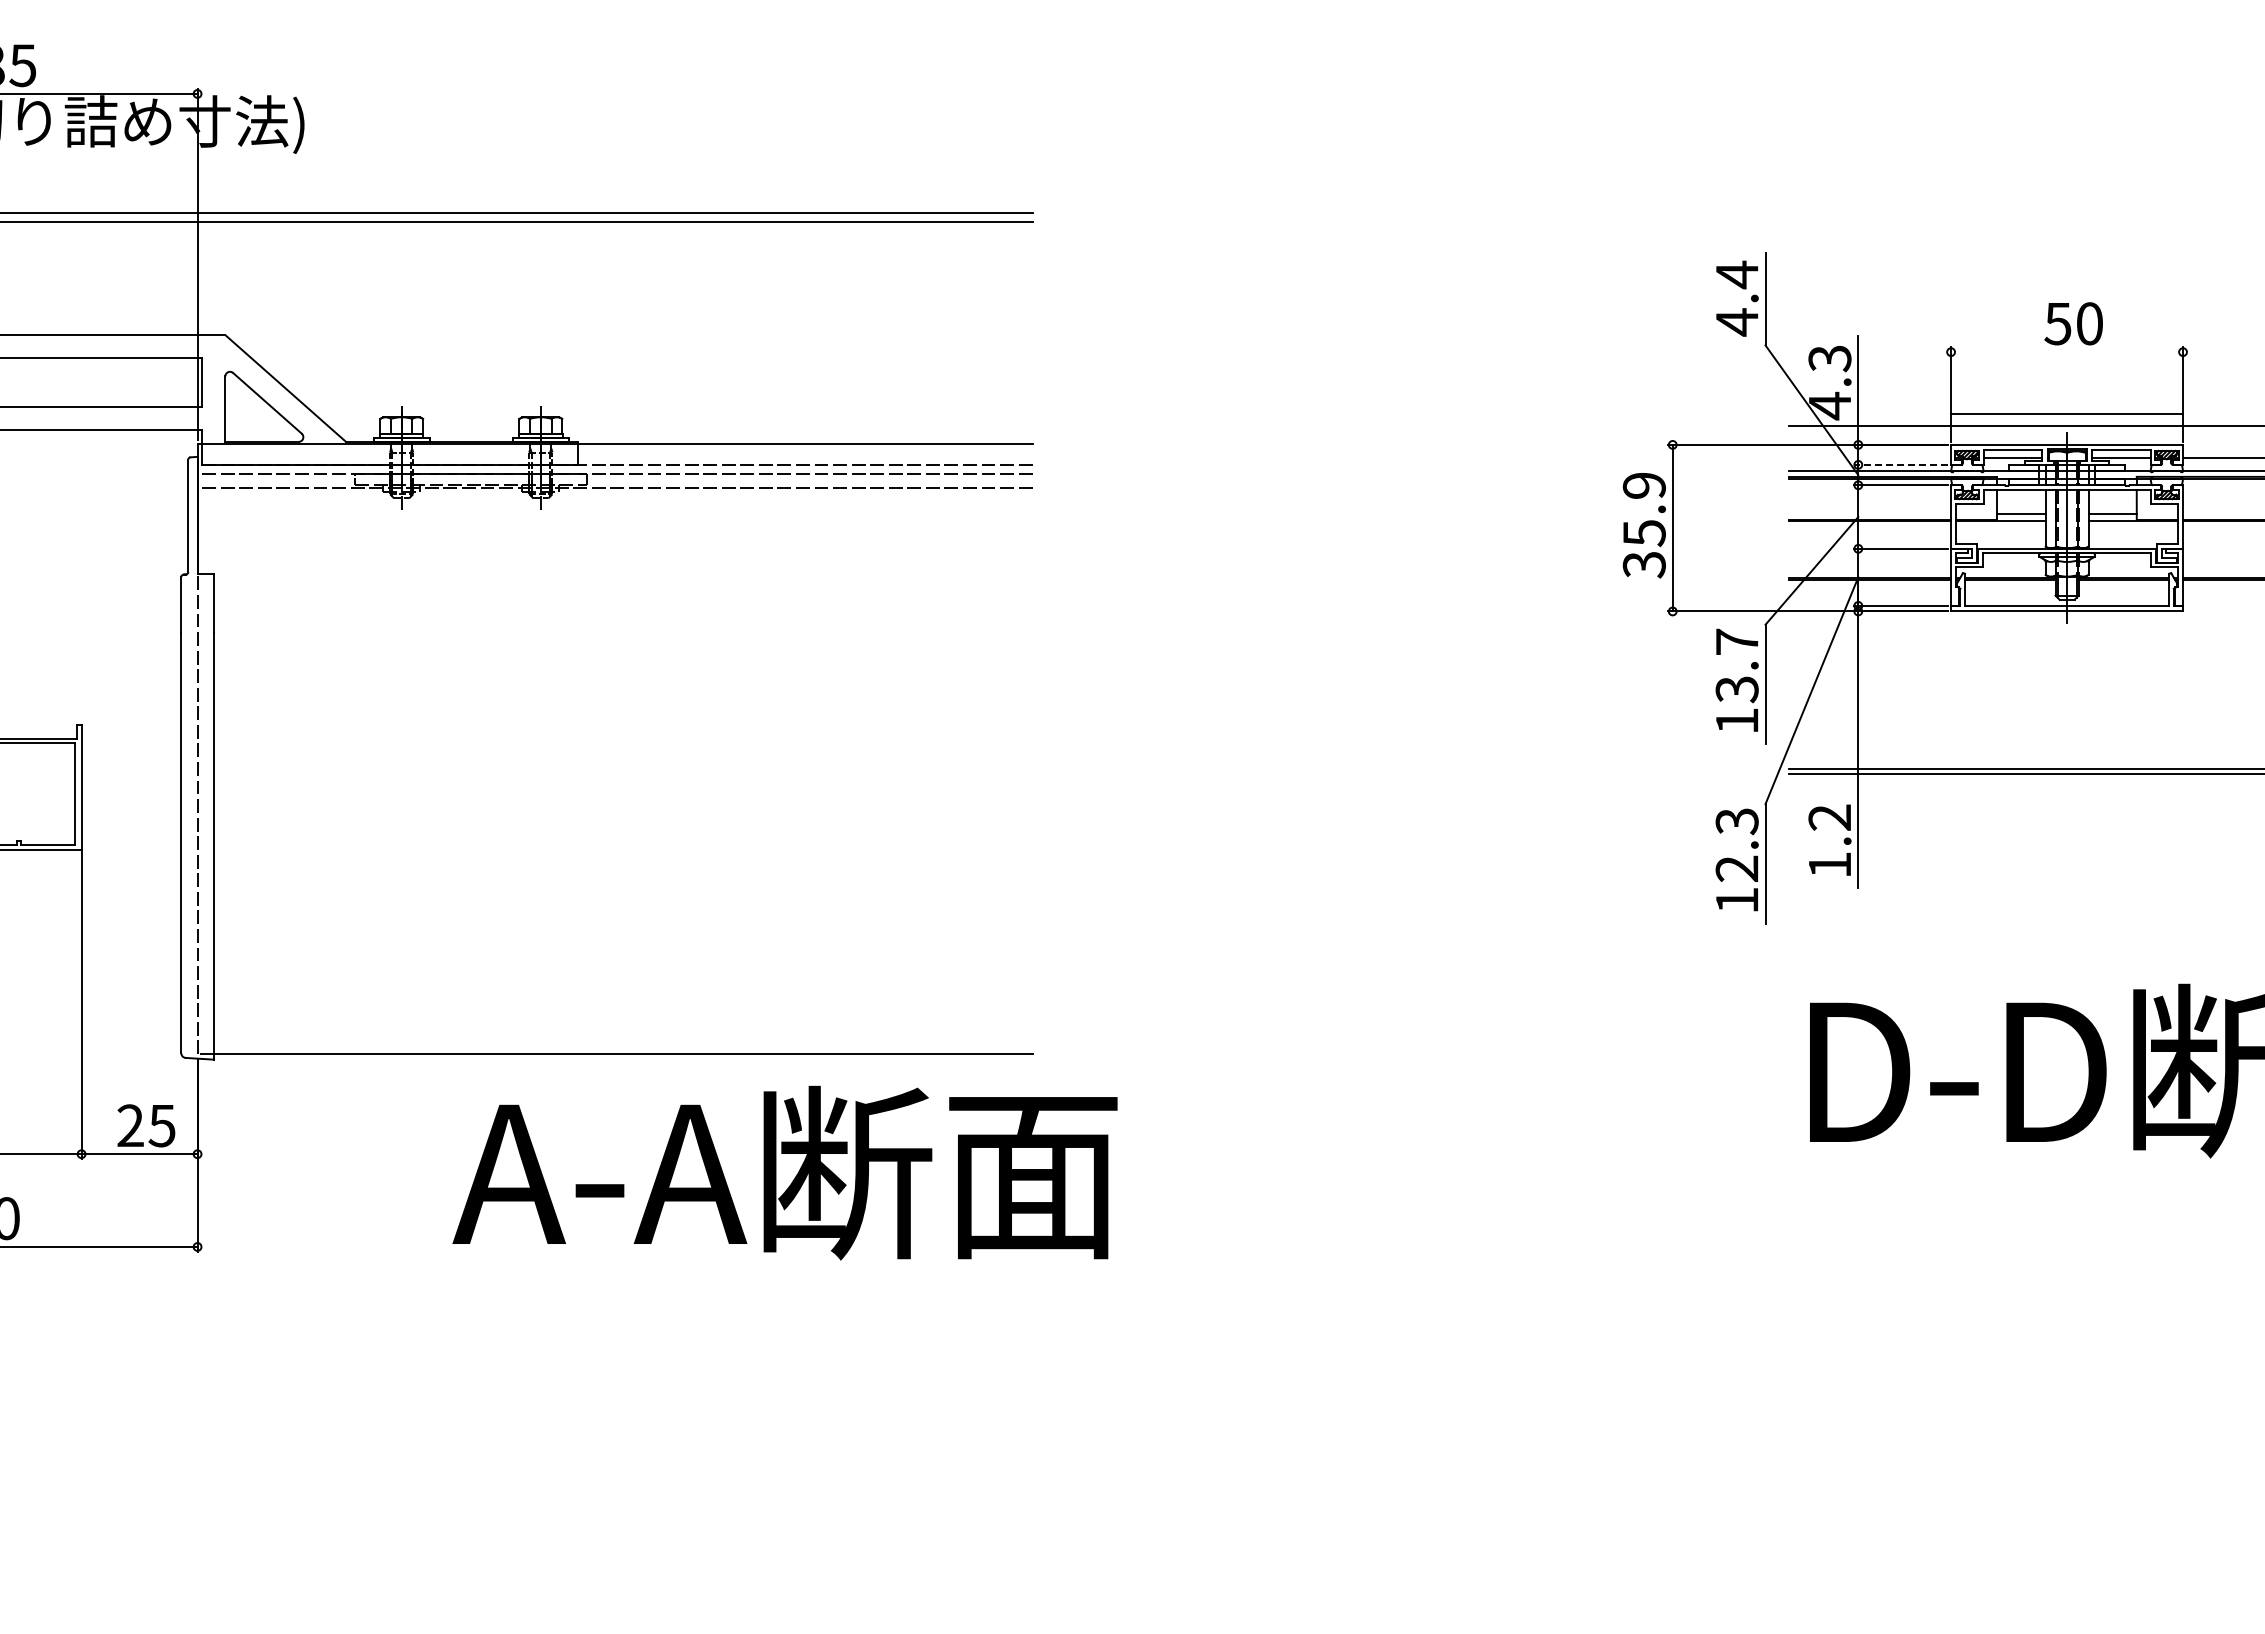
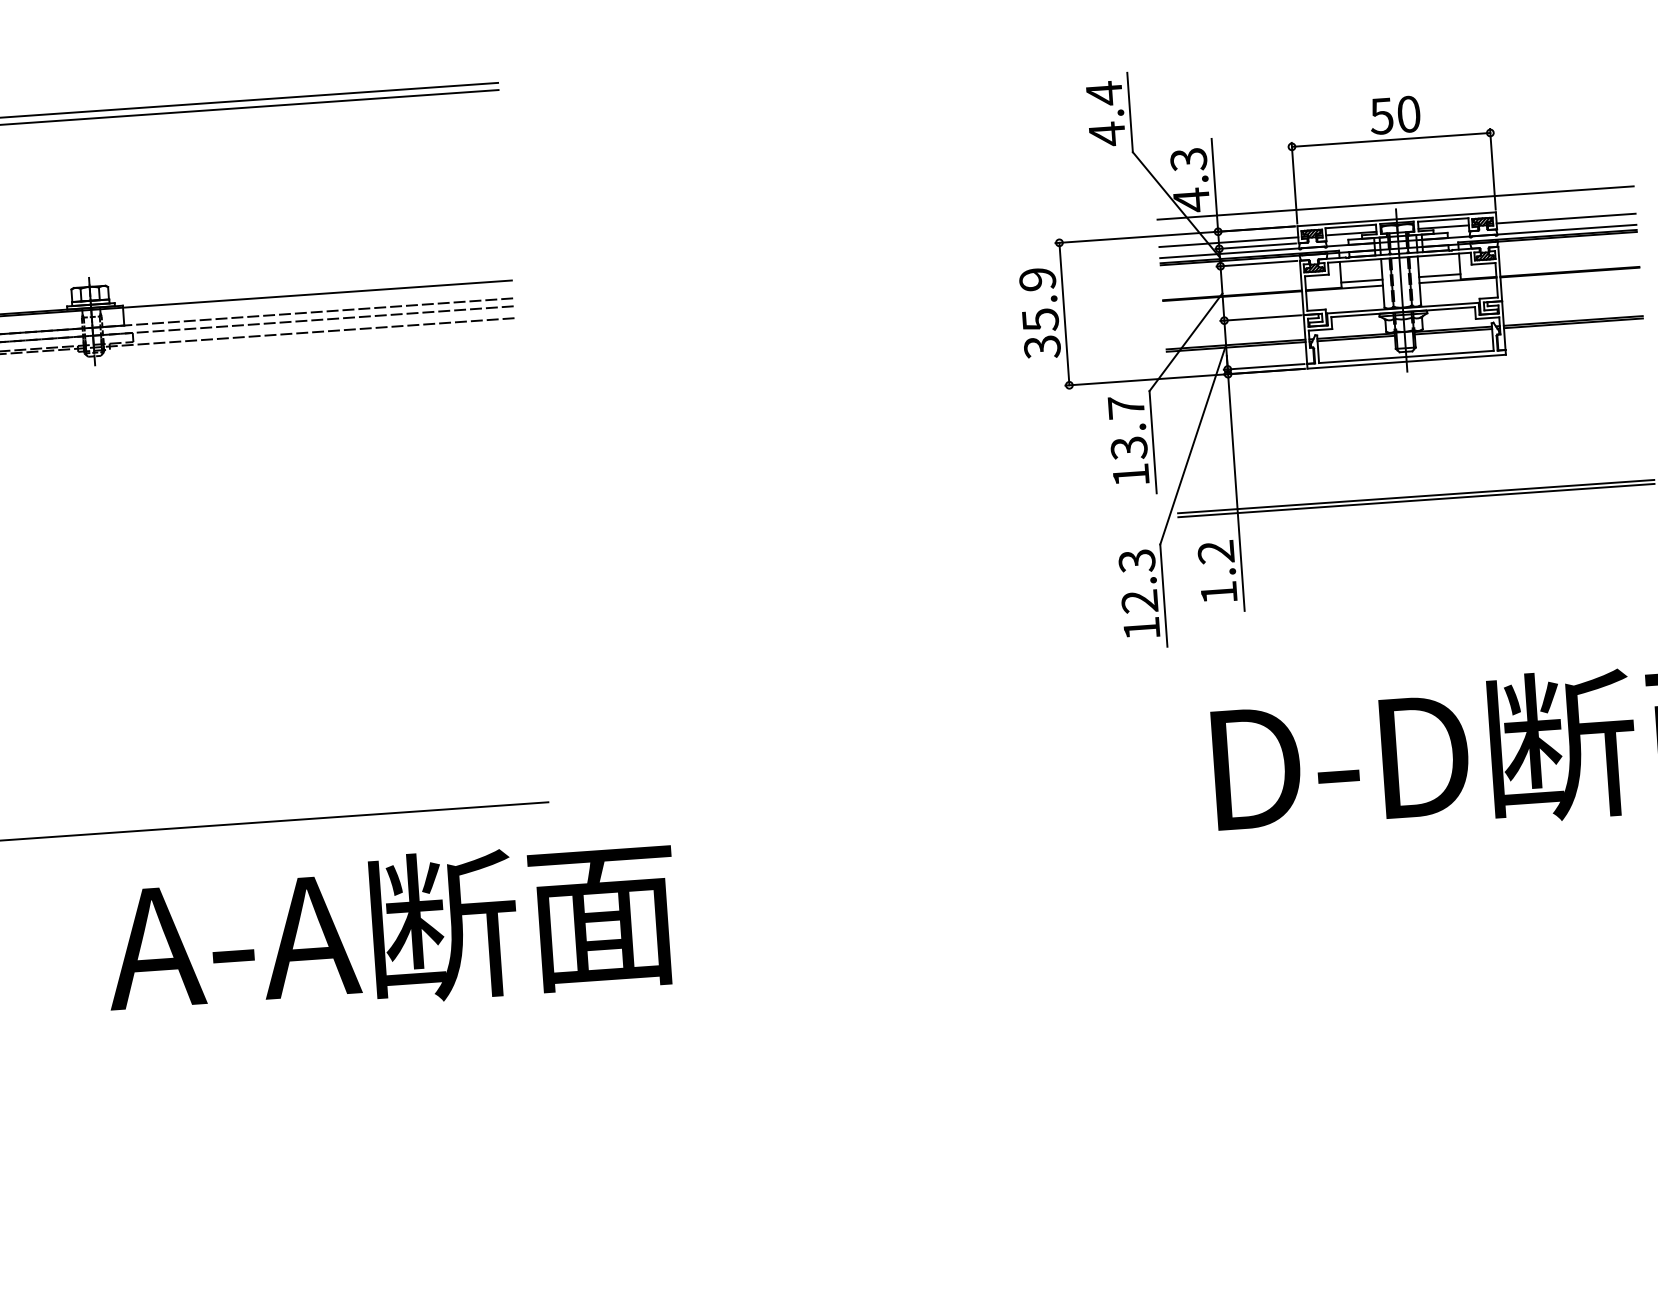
line: (2067, 414) -> (1391, 140), moved
line: (1869, 457) -> (1228, 241), added
line: (1900, 464) -> (1255, 245), dashed -> solid
text: (784, 1172) -> (390, 929), moved

